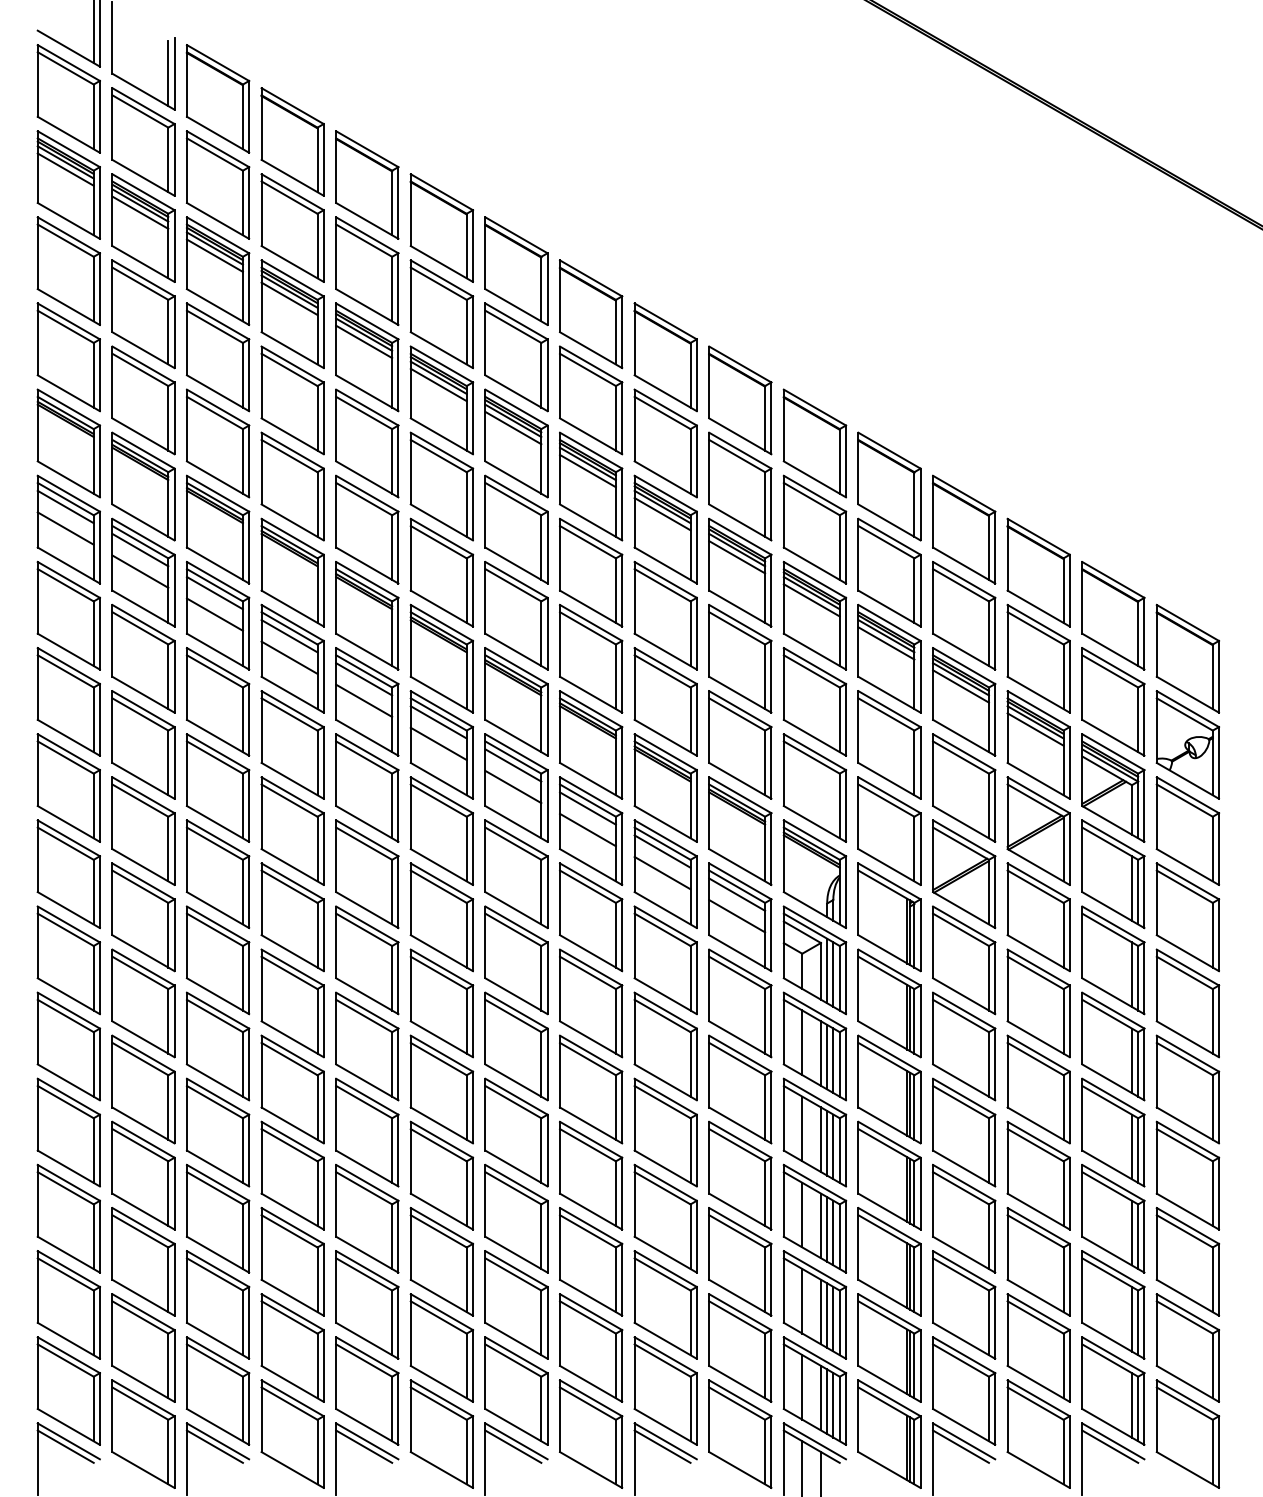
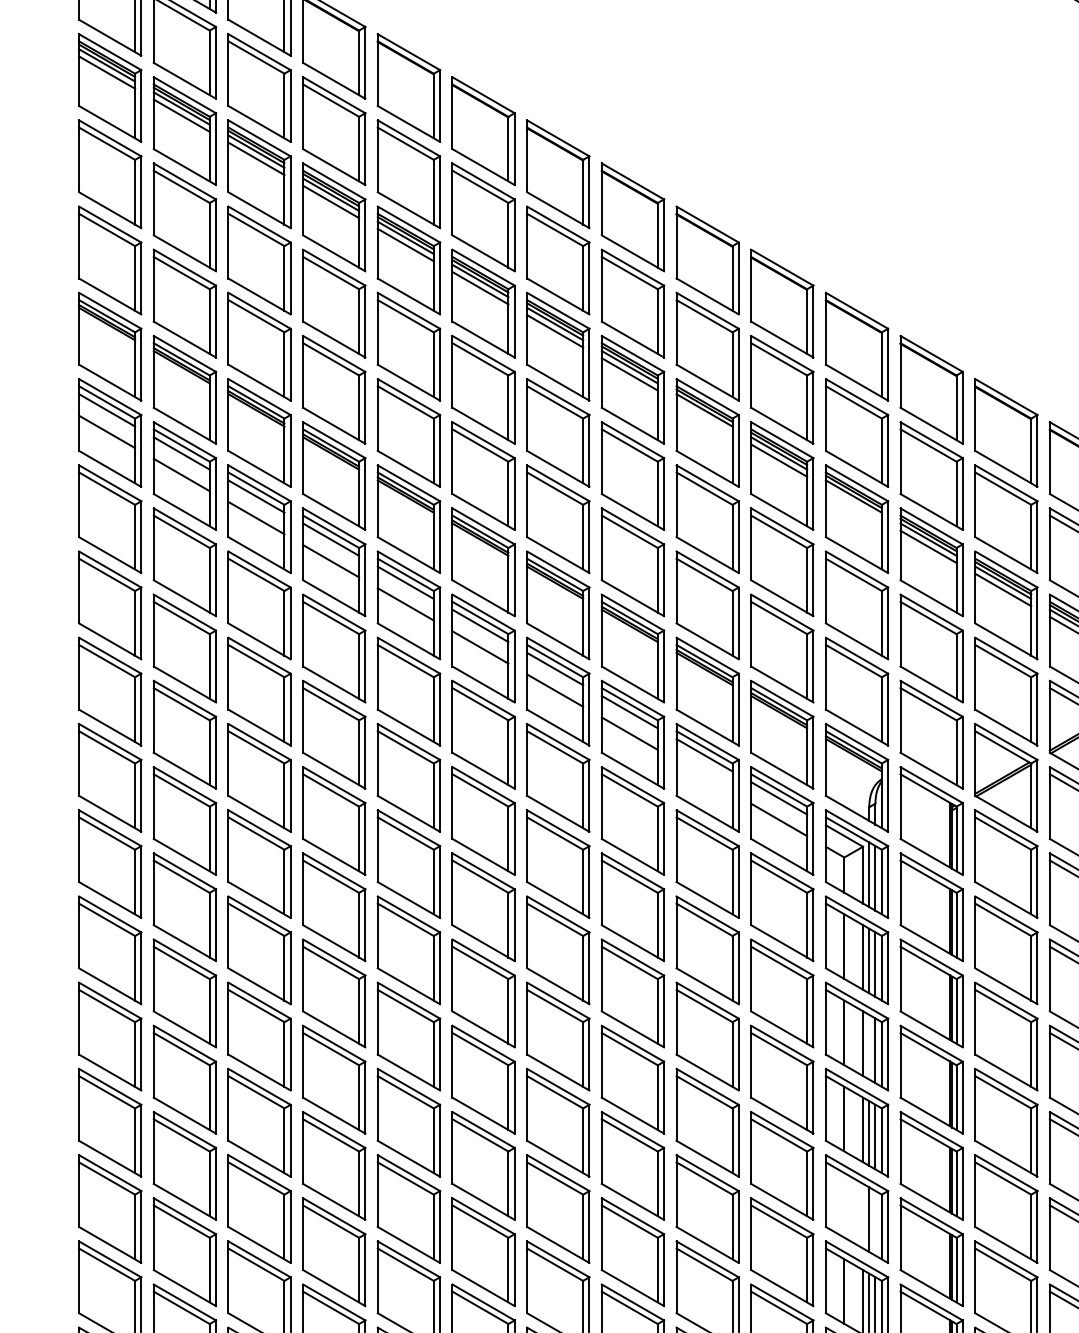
line: (662, 514) -> (704, 417), removed
line: (811, 600) -> (853, 503), removed
line: (662, 872) -> (704, 776), removed
line: (827, 1143) -> (869, 1047), removed
line: (802, 1300) -> (844, 1204), removed
line: (820, 1311) -> (862, 1215), removed
line: (833, 1318) -> (875, 1222), removed

